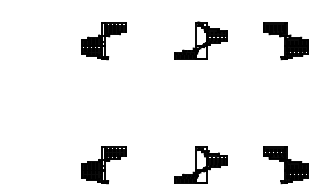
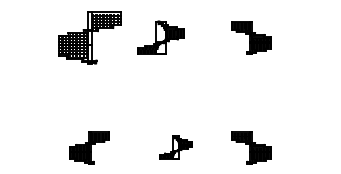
part: (103, 40) -> (89, 37), size x1.6
part: (200, 40) -> (160, 37), moved
part: (200, 164) -> (175, 147), size x0.7

